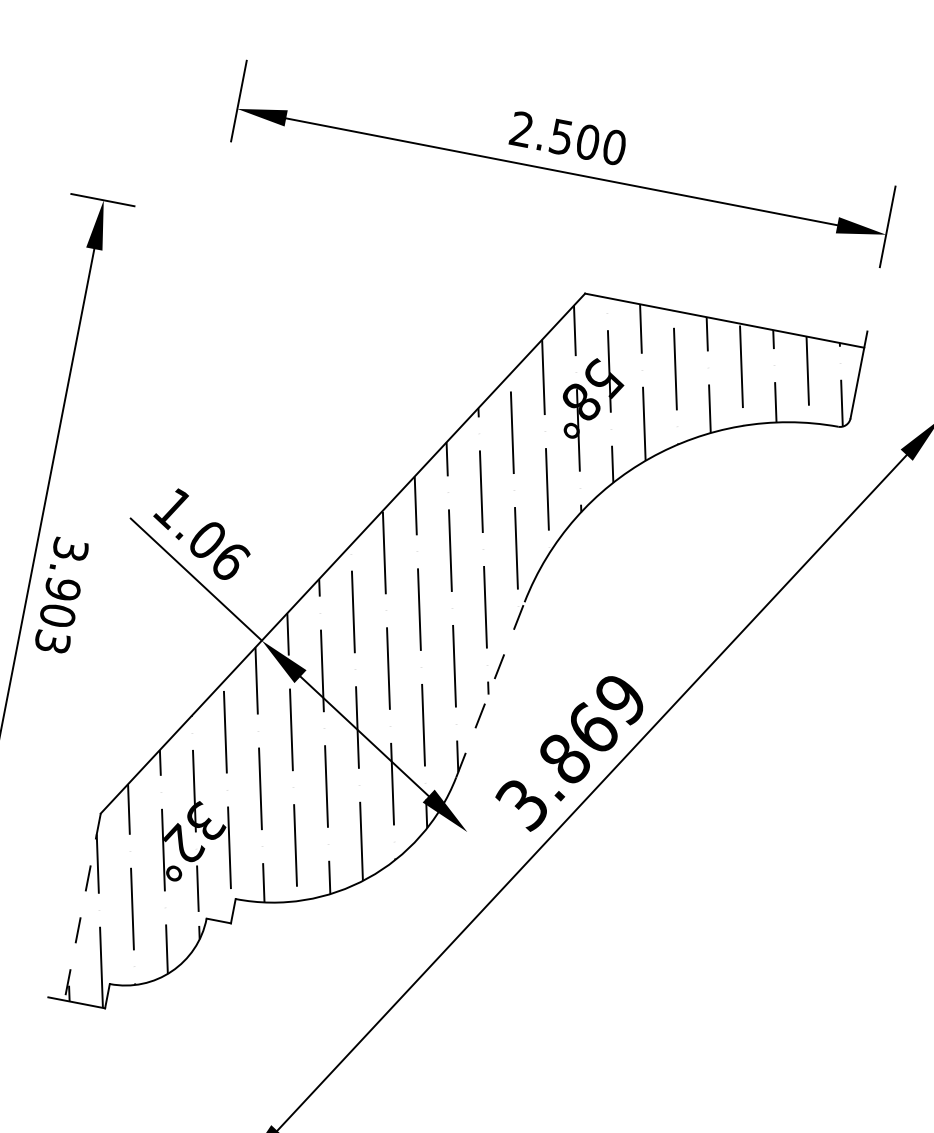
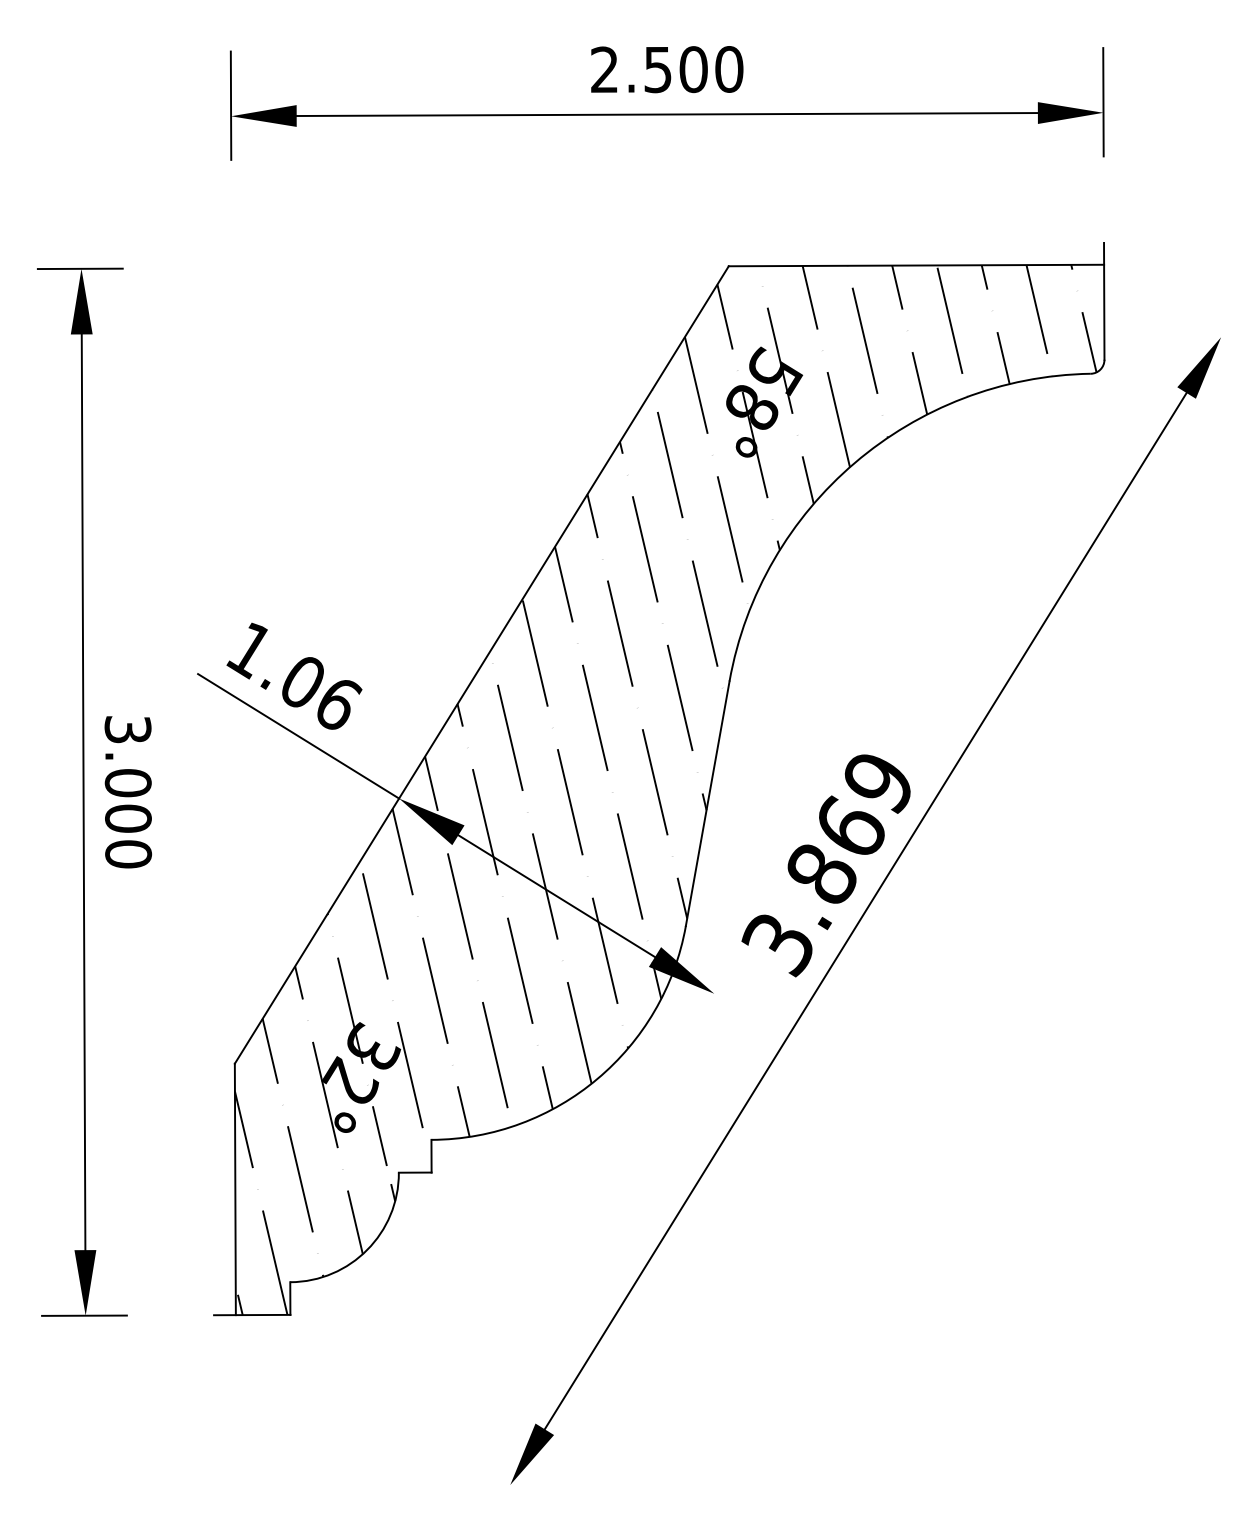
text: (57, 615) -> (127, 818), 3.903 -> 3.000
line: (490, 689) -> (707, 803), dashed -> solid
line: (82, 907) -> (235, 1189), dashed -> solid

